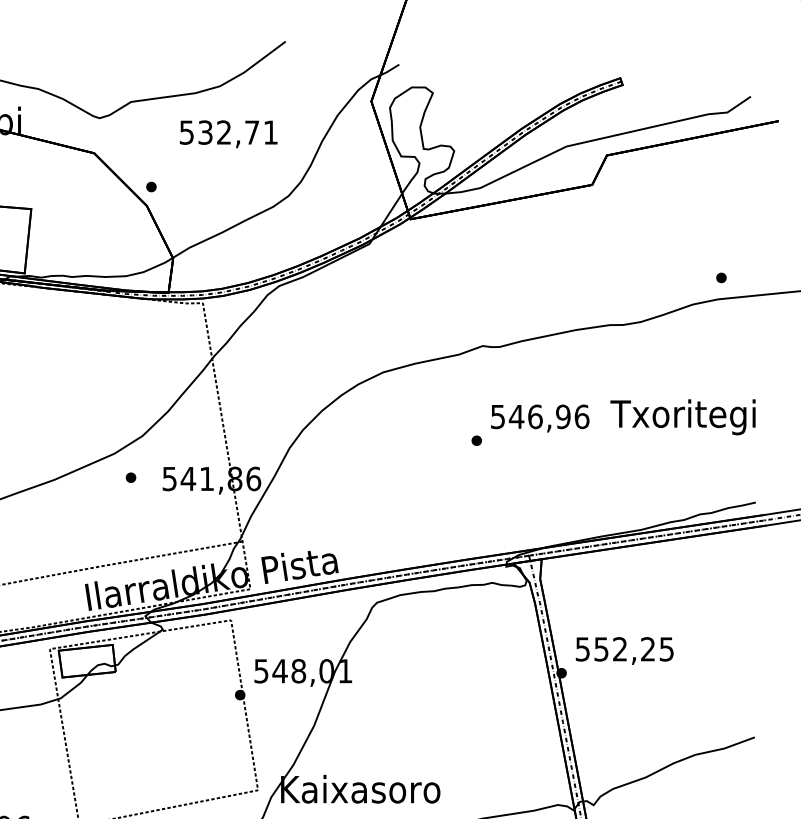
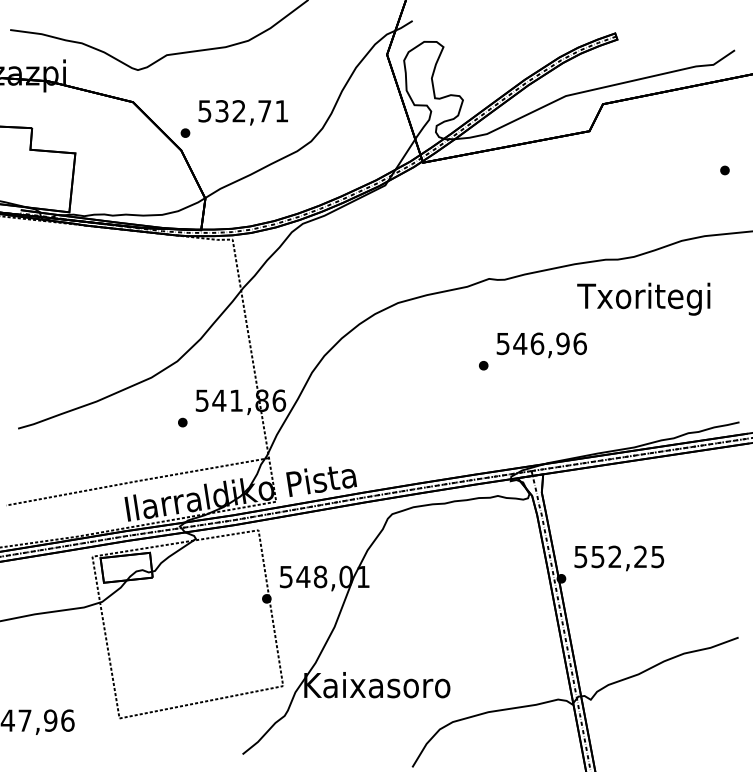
text: (227, 133) -> (242, 112), moved
part: (720, 277) -> (724, 170), moved
text: (682, 416) -> (643, 298), moved
part: (130, 477) -> (182, 422), moved

